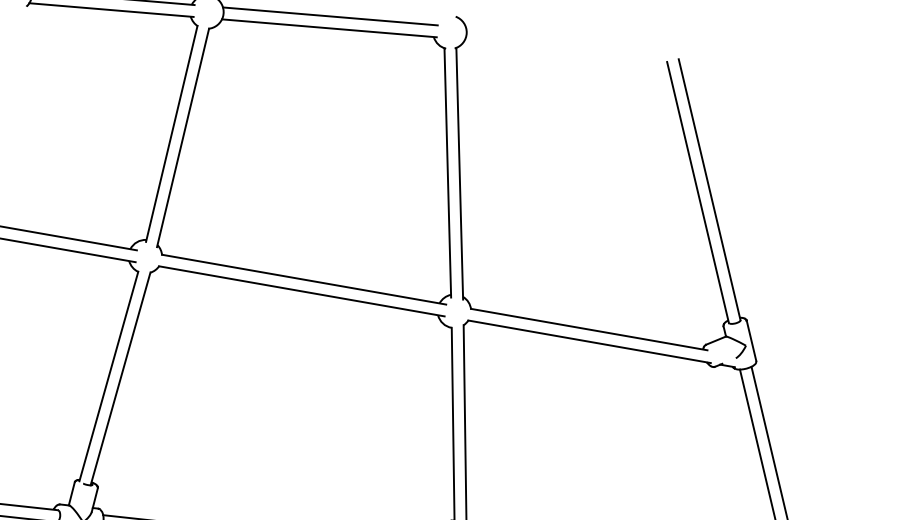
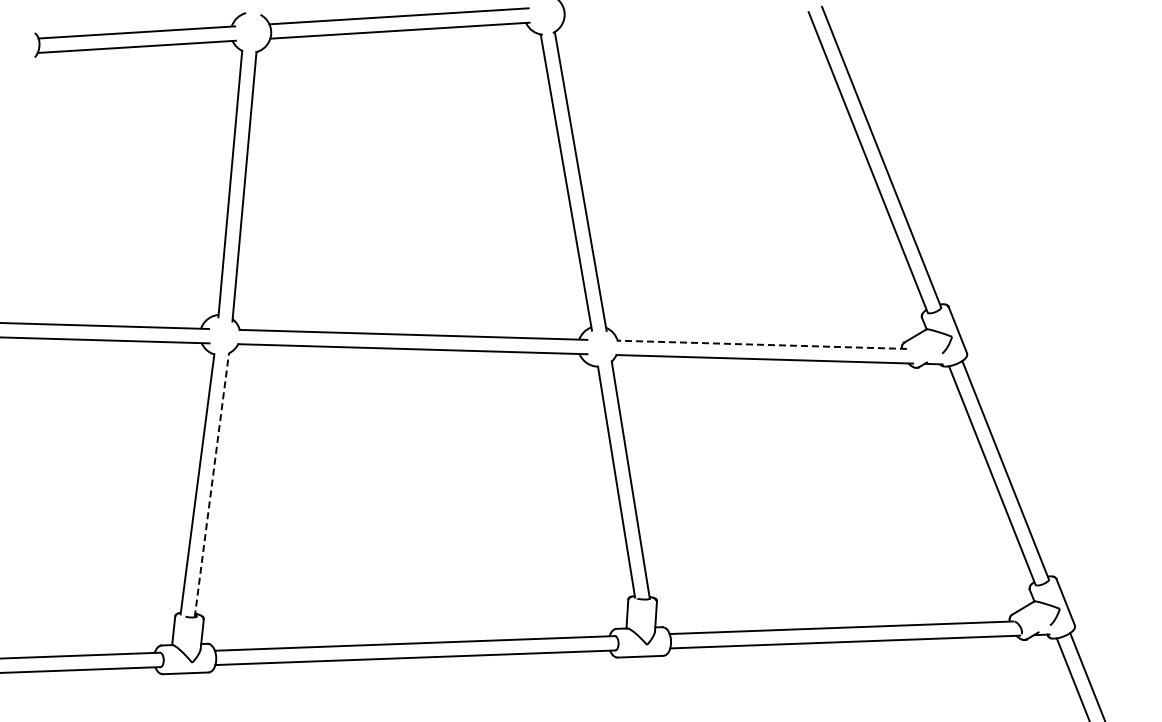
line: (589, 329) -> (762, 344), solid -> dashed
line: (120, 378) -> (211, 484), solid -> dashed

